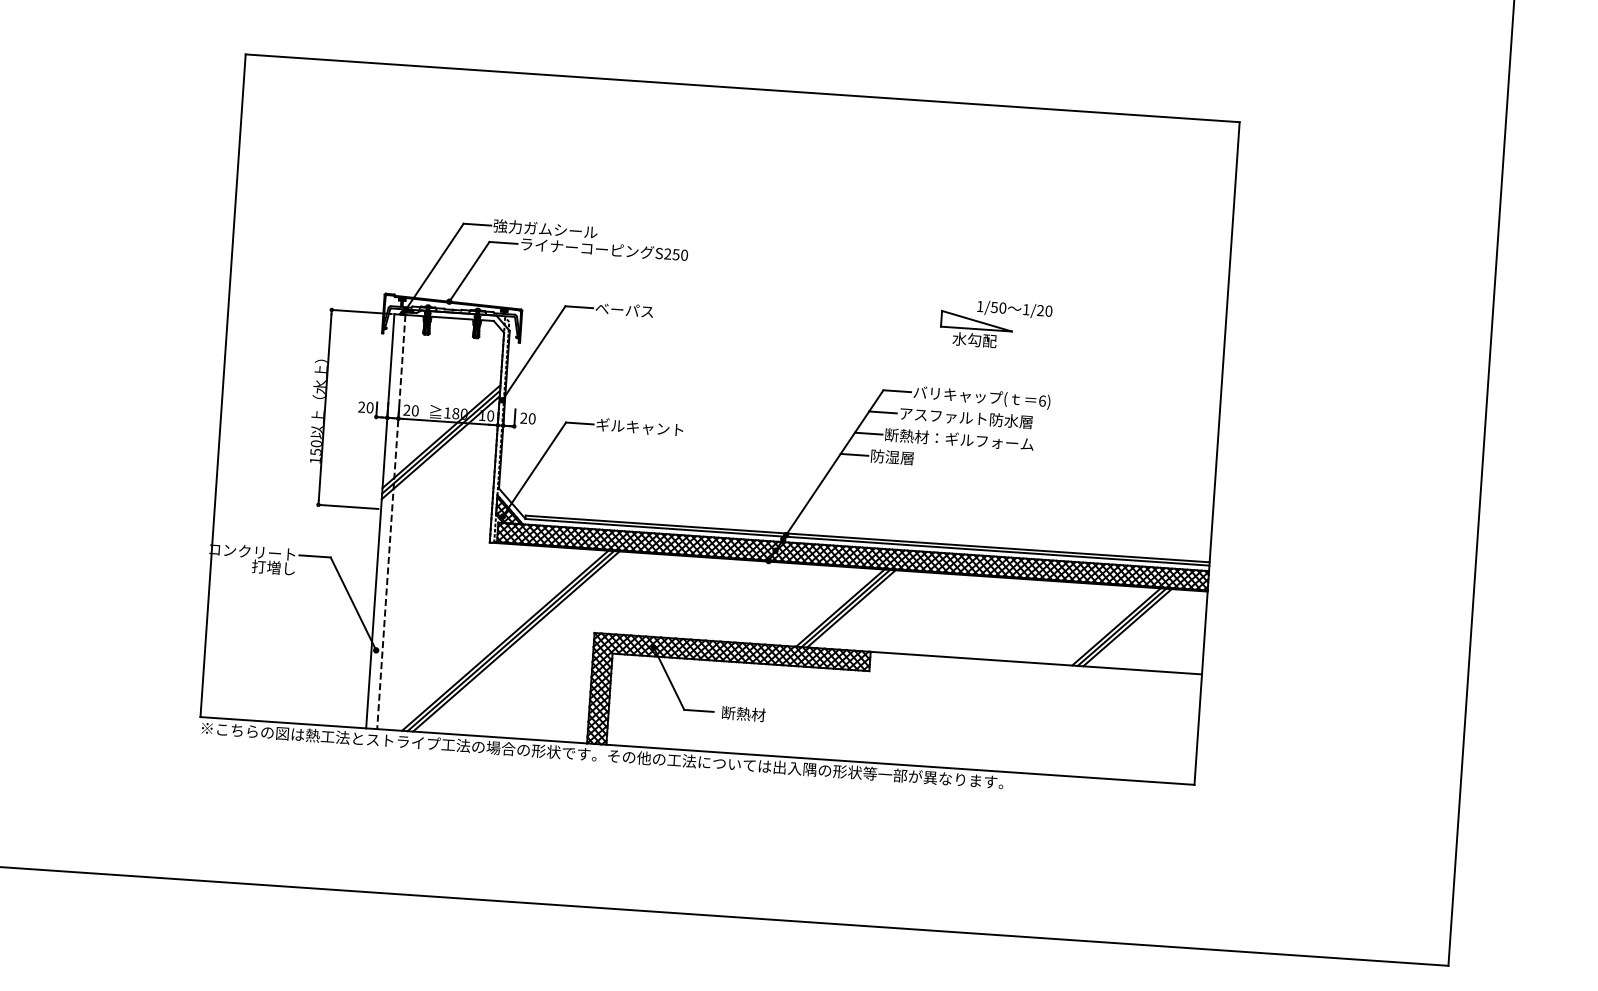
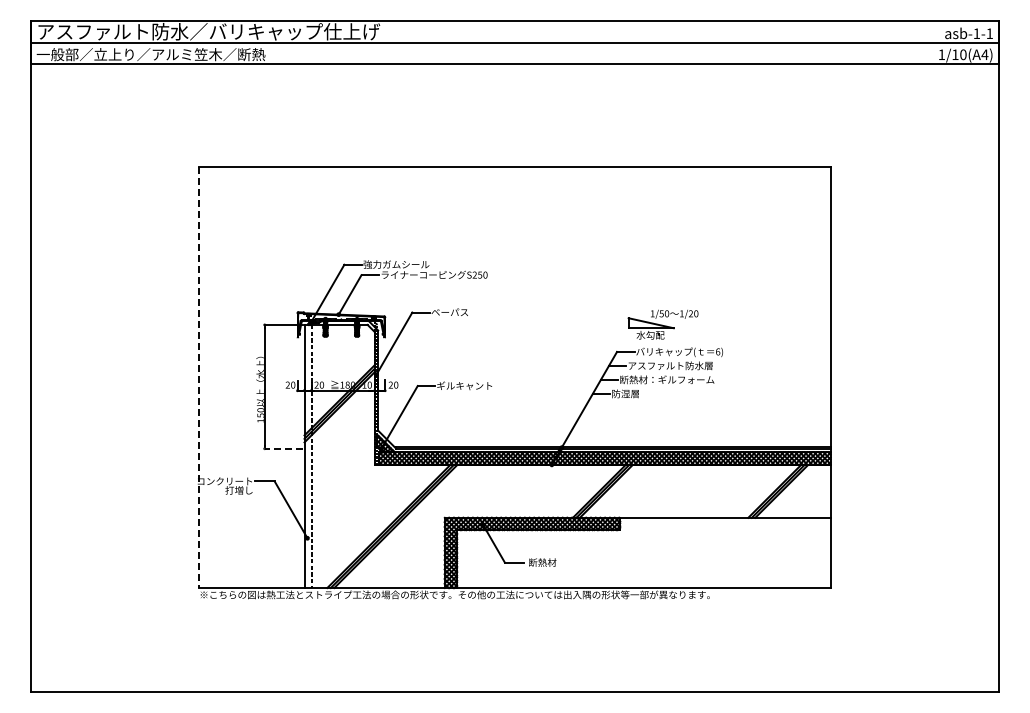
part: (994, 324) -> (662, 324), moved
line: (223, 387) -> (199, 378), solid -> dashed
line: (348, 506) -> (283, 448), solid -> dashed

